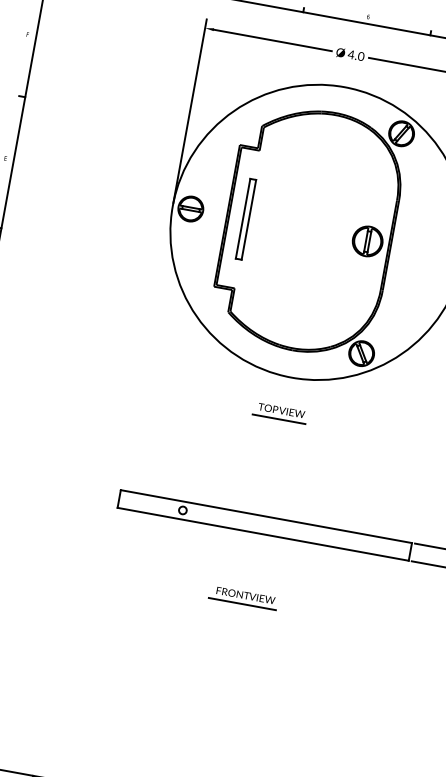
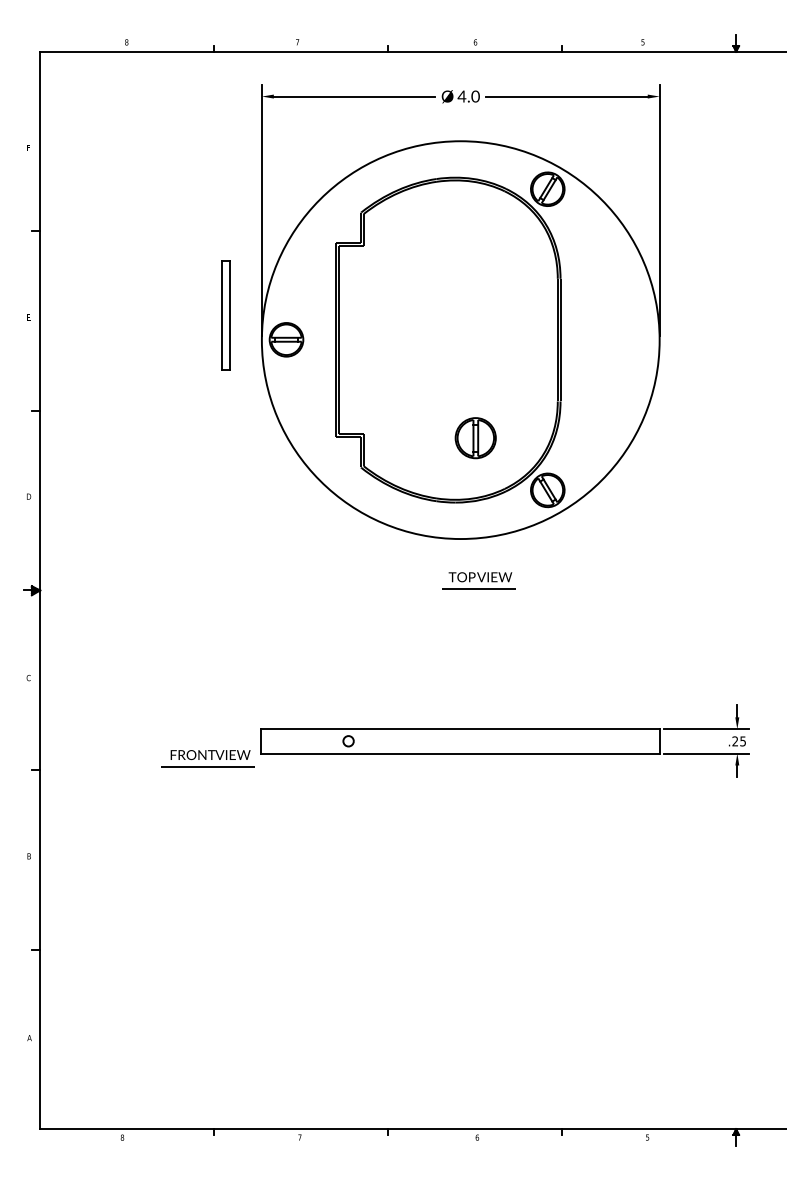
part: (245, 219) -> (225, 315), moved
part: (367, 241) -> (475, 438), moved
part: (279, 412) -> (478, 580), moved
part: (243, 597) -> (207, 758), moved

